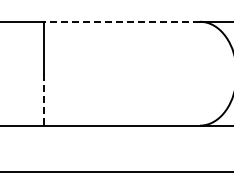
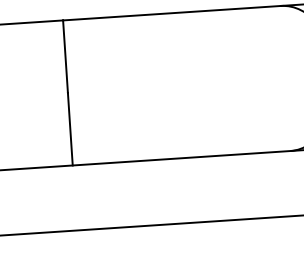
line: (122, 21) -> (172, 12), dashed -> solid
line: (44, 99) -> (70, 128), dashed -> solid

